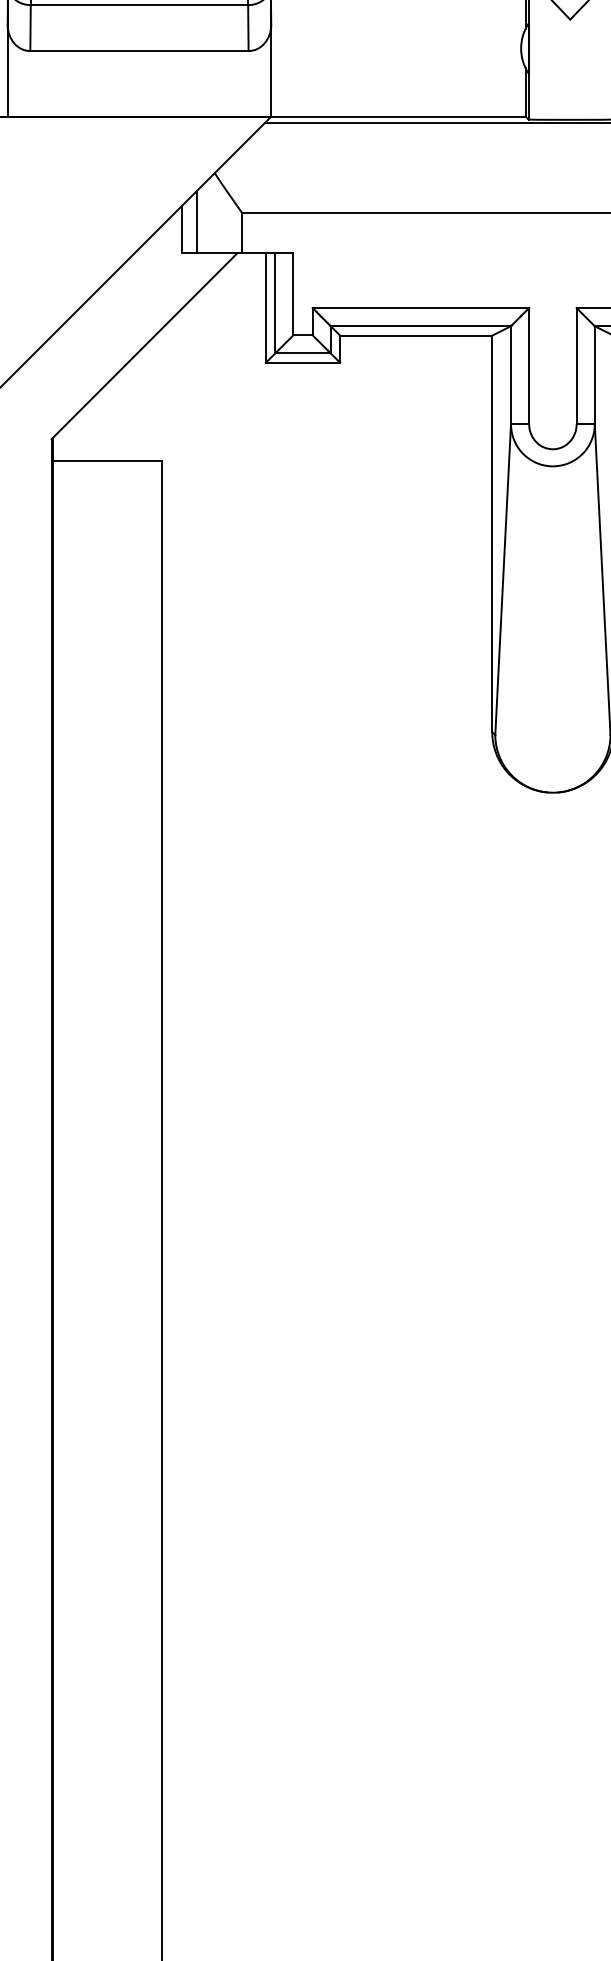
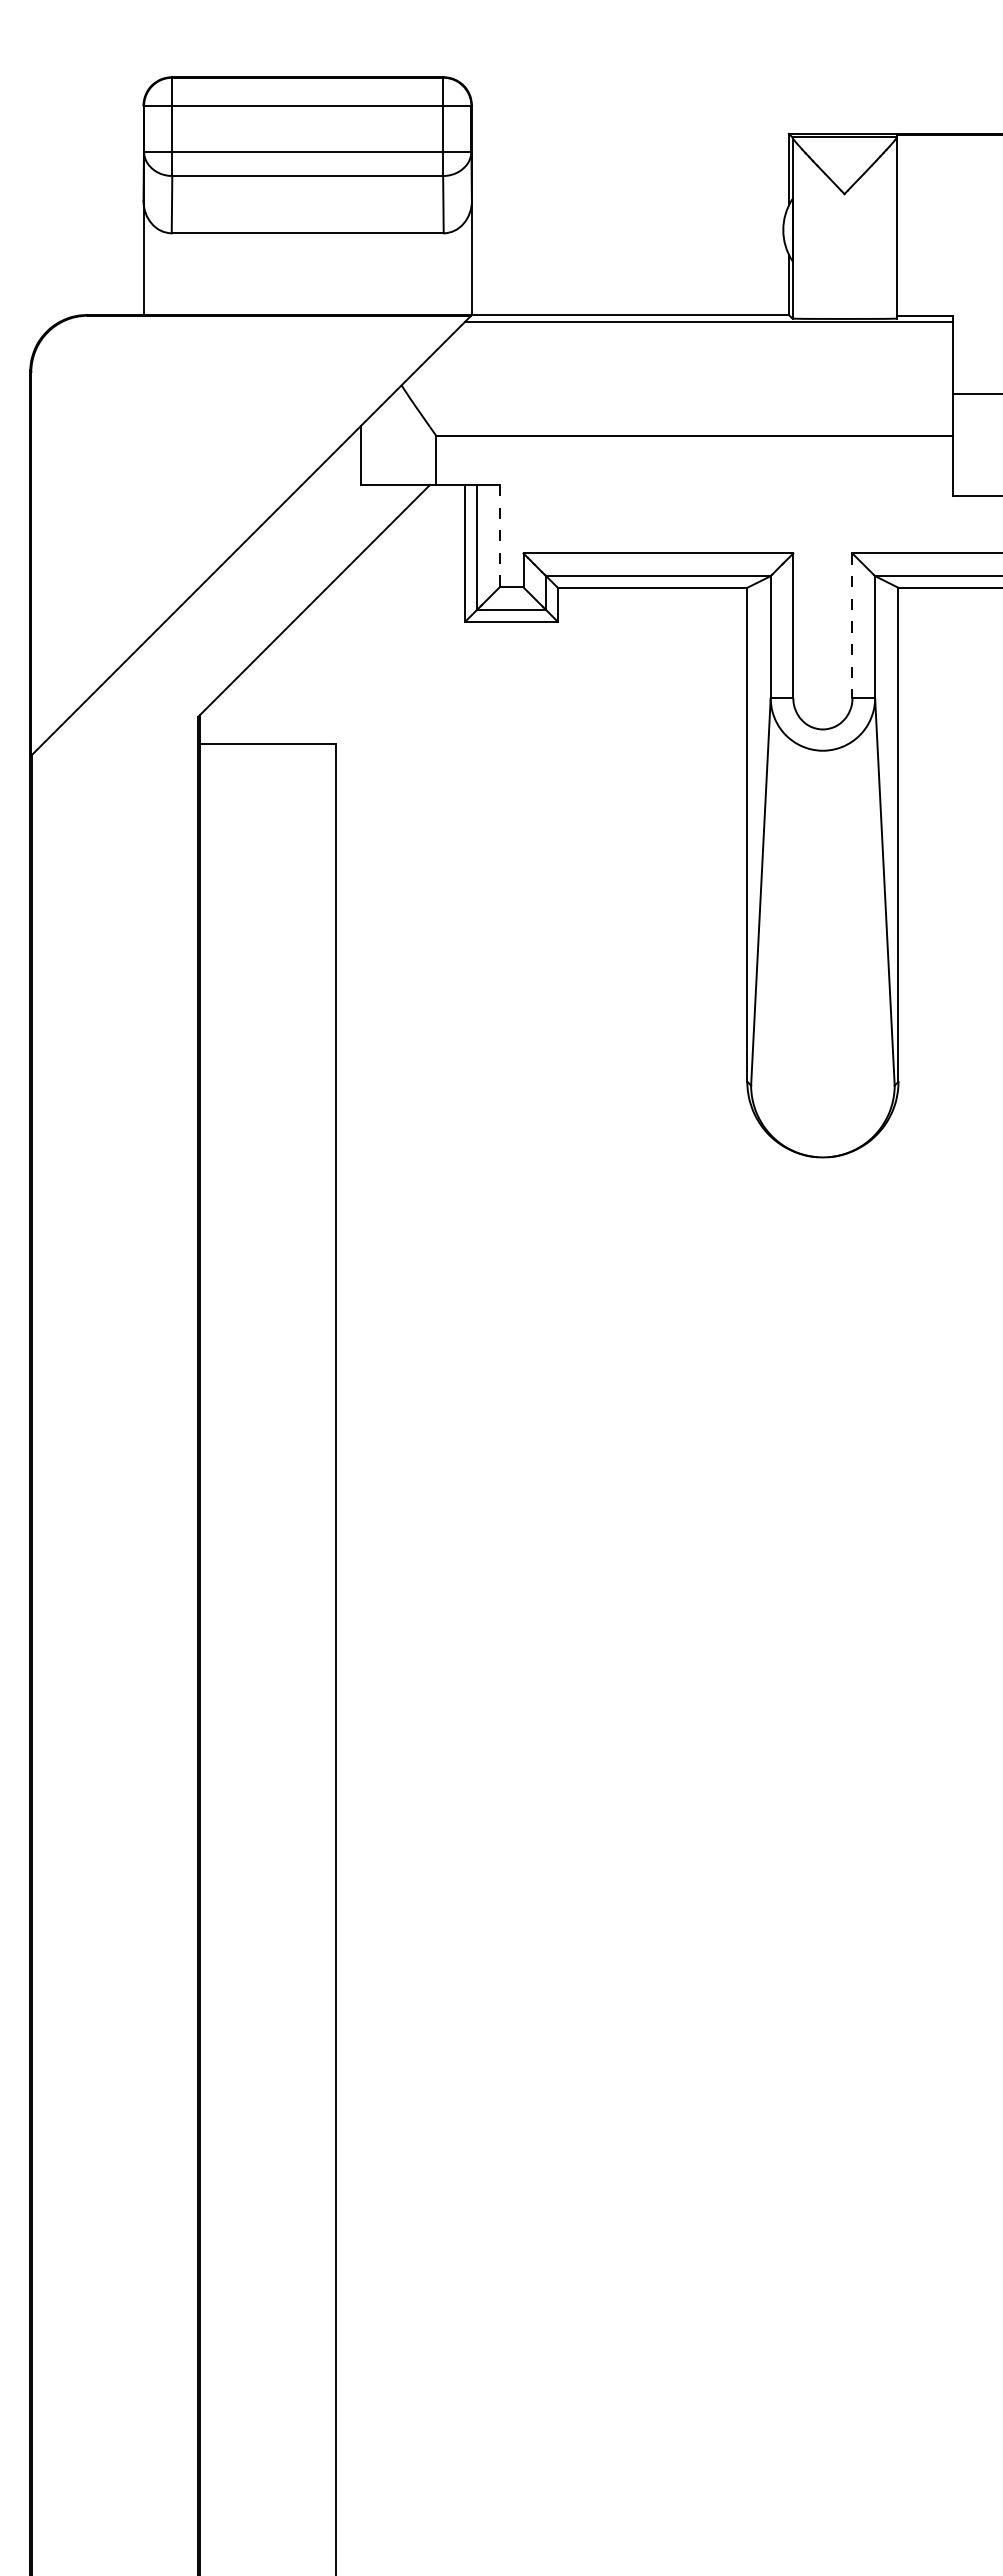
line: (197, 221) -> (379, 445), removed
line: (293, 294) -> (499, 536), solid -> dashed
line: (576, 366) -> (852, 626), solid -> dashed

